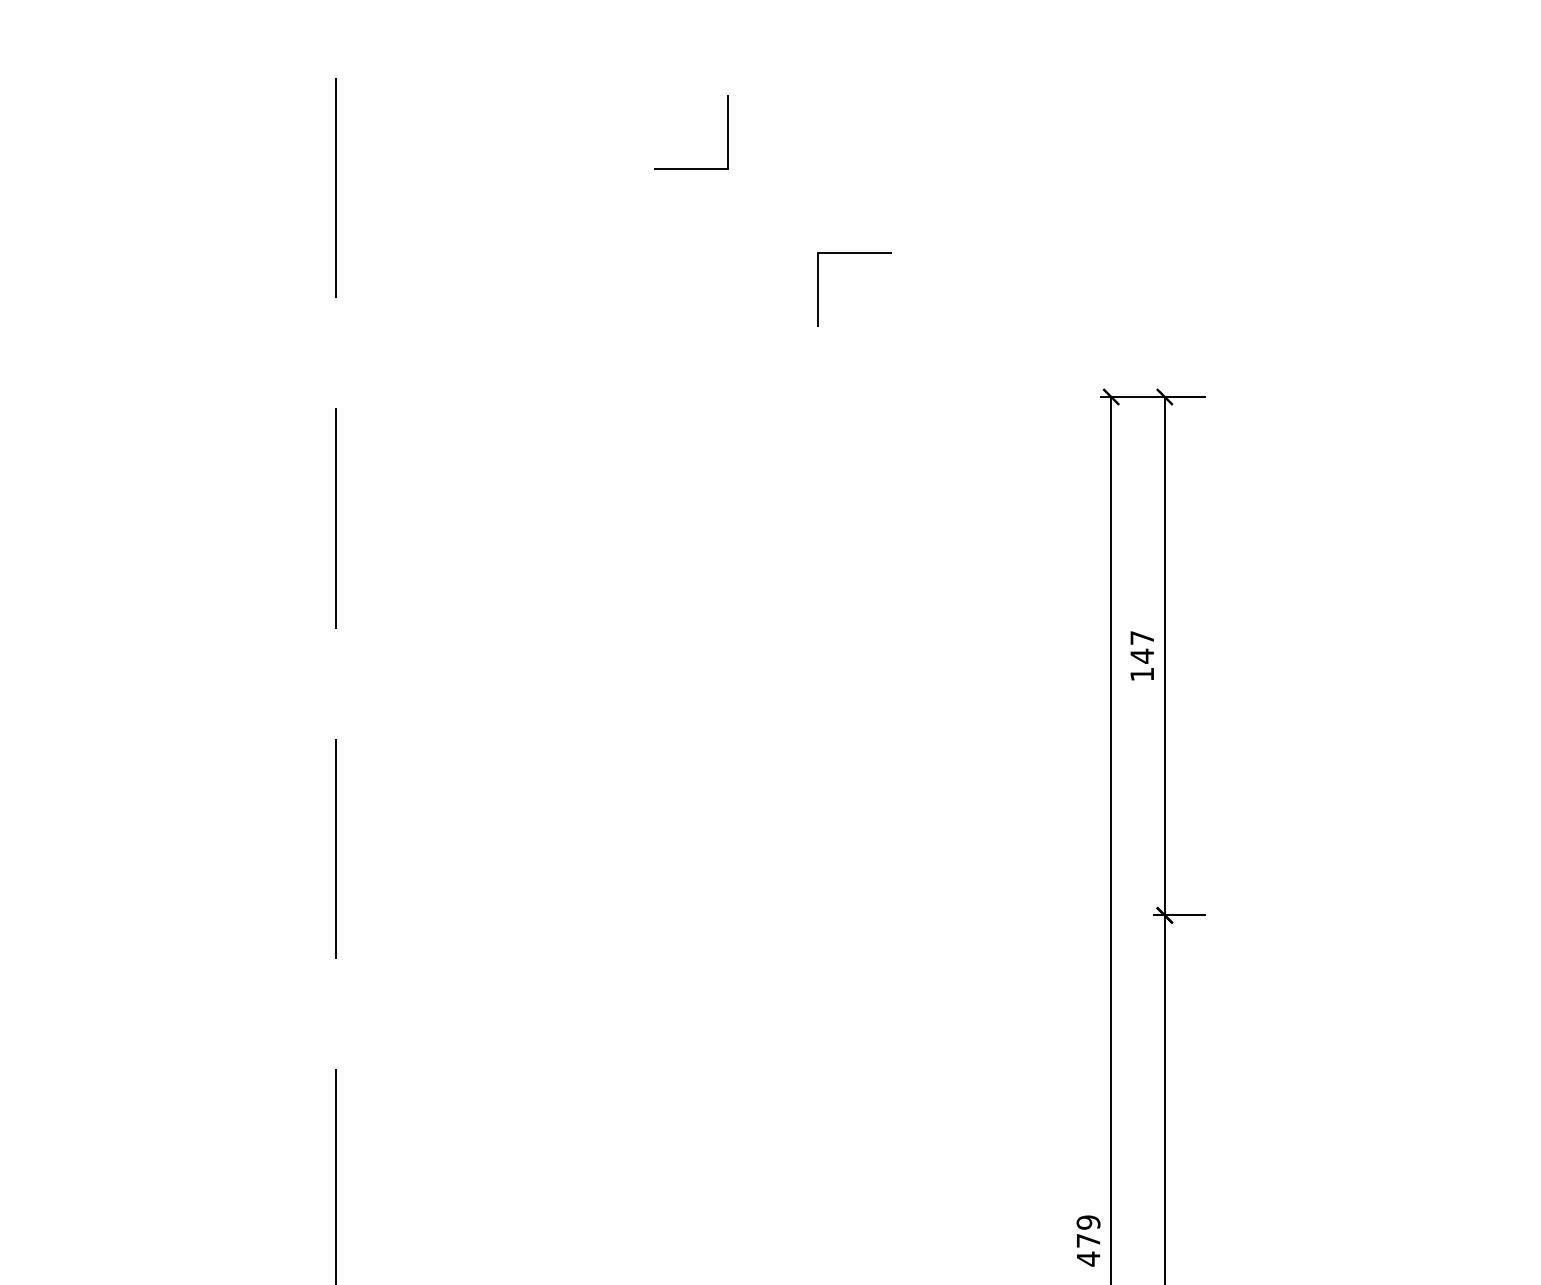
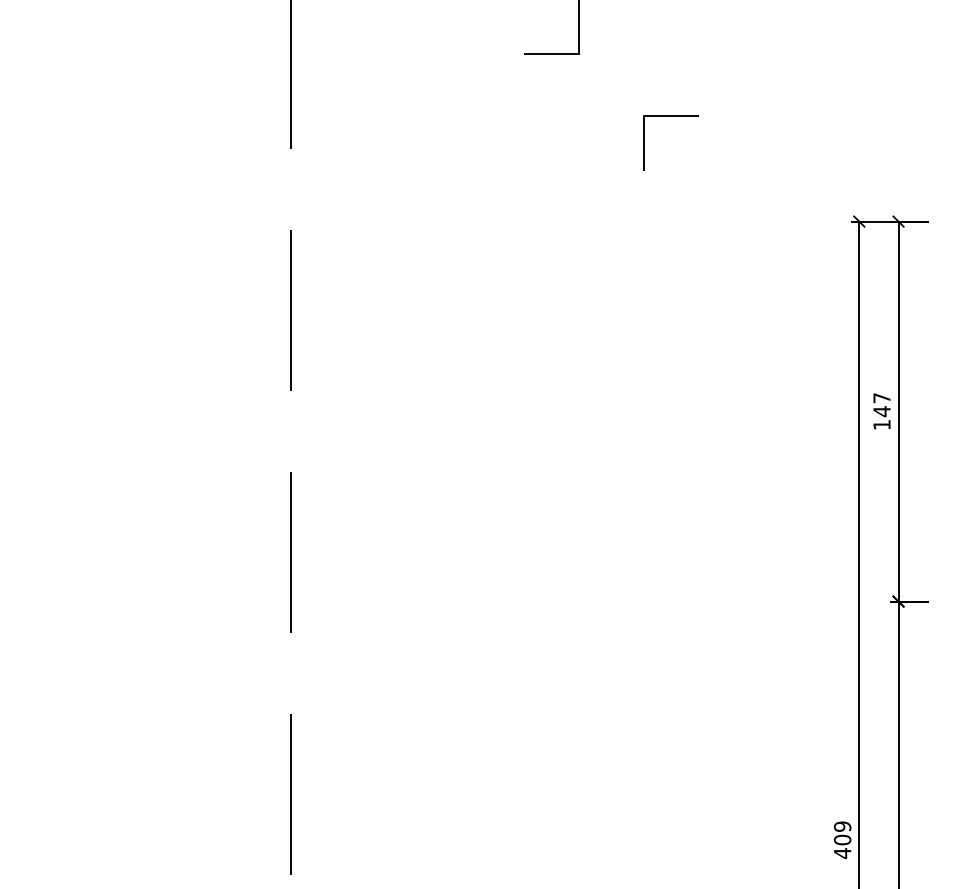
text: (1088, 1240) -> (842, 839), 479 -> 409

